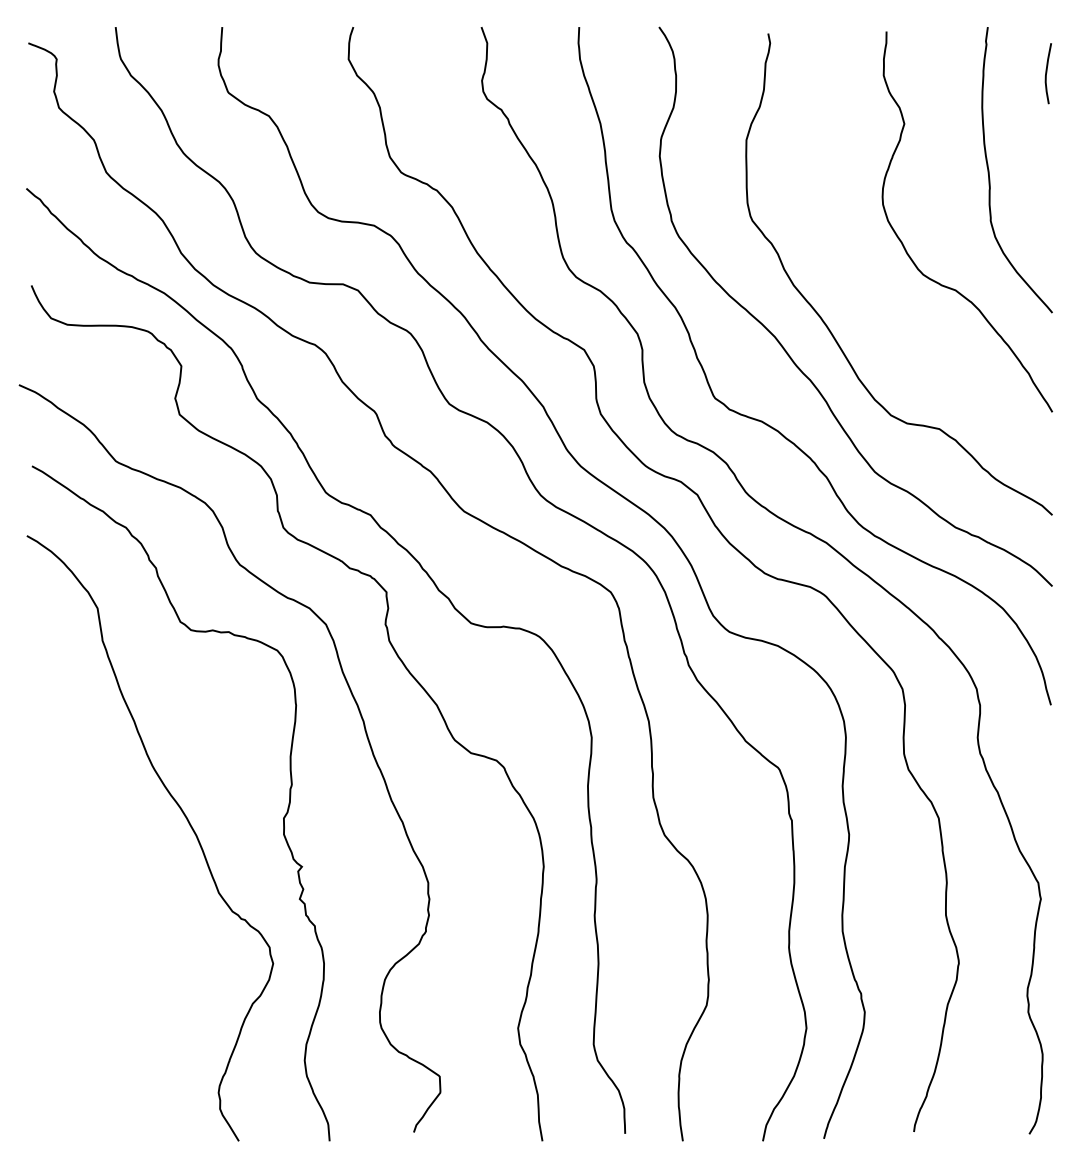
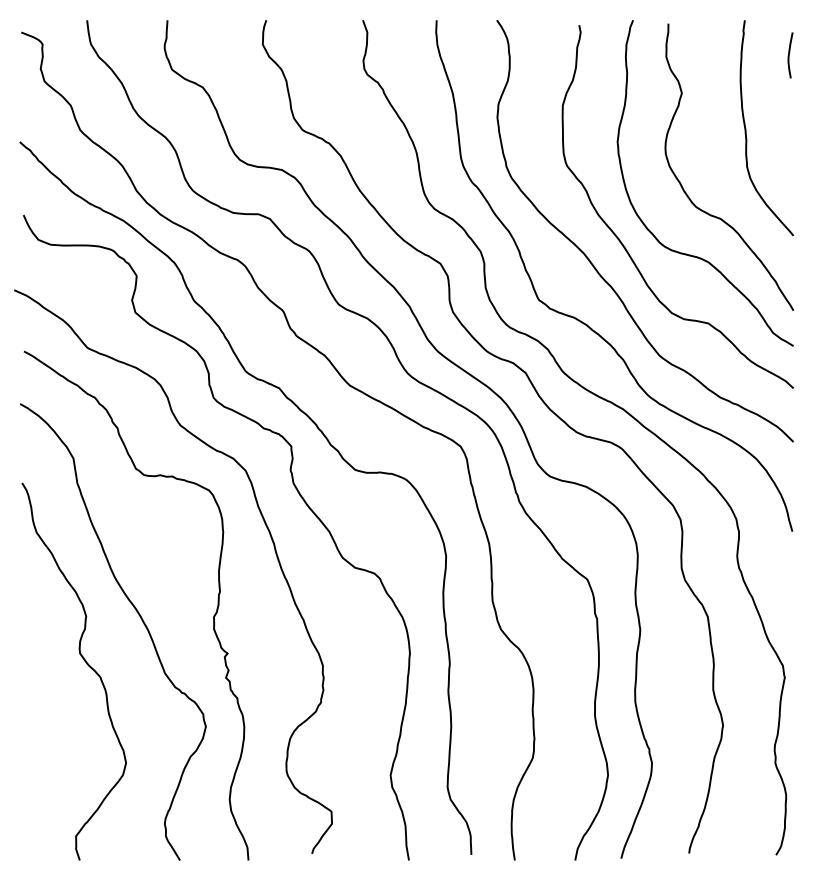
curve: (866, 309) -> (653, 233), added
curve: (114, 881) -> (86, 664), added

